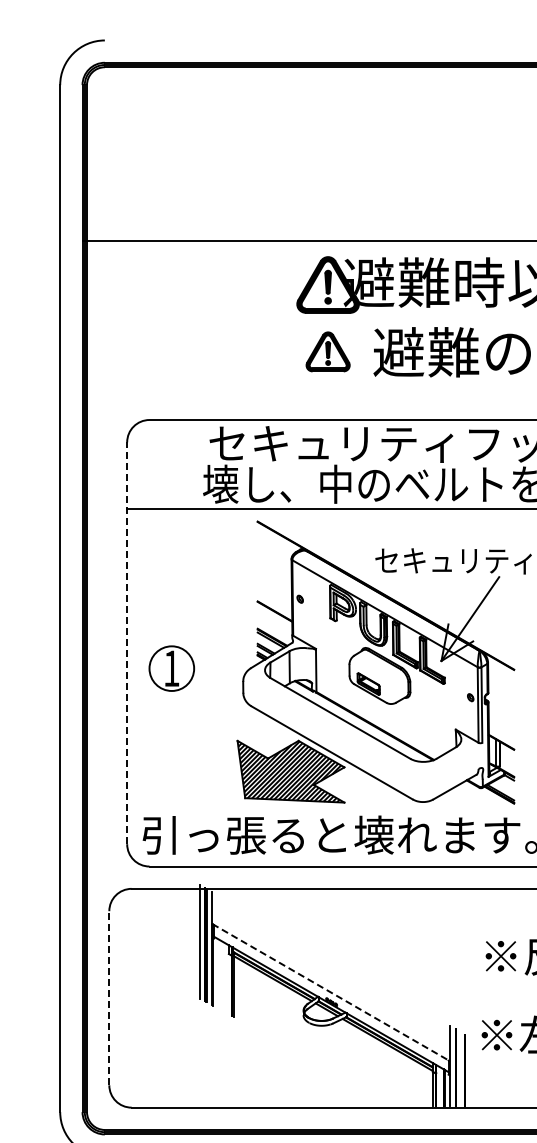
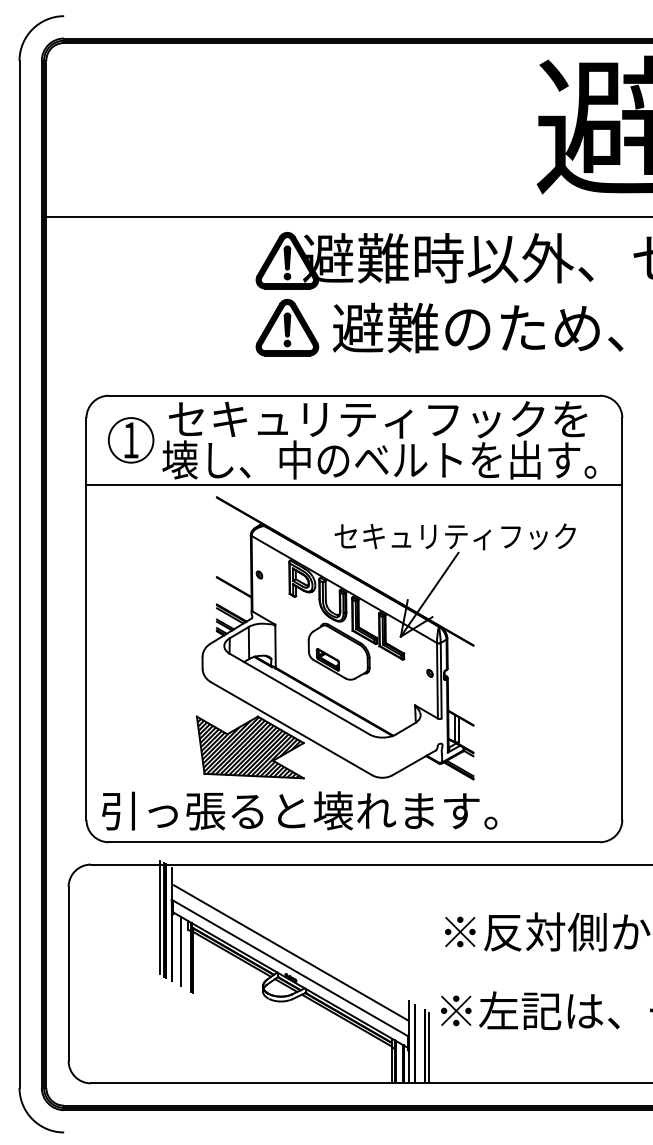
part: (328, 351) -> (287, 327), size x1.43
line: (127, 642) -> (86, 618), dashed -> solid
part: (171, 668) -> (130, 440), moved
line: (221, 975) -> (180, 951), added
line: (331, 976) -> (290, 952), added
line: (331, 992) -> (290, 968), dashed -> solid
line: (109, 997) -> (68, 973), dashed -> solid
line: (469, 1070) -> (428, 1046), added

